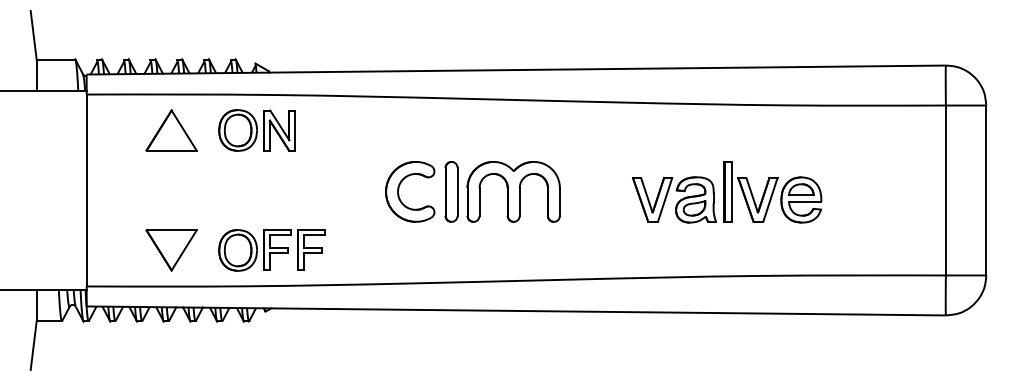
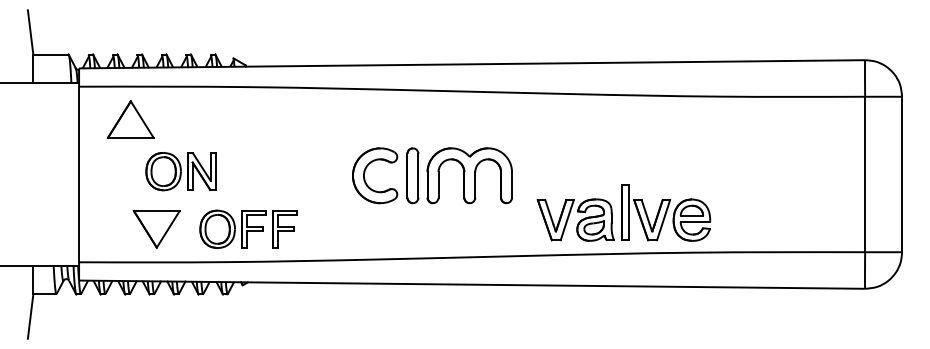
part: (171, 130) -> (130, 119), moved
part: (256, 130) -> (180, 171), moved
part: (726, 191) -> (623, 212), moved

